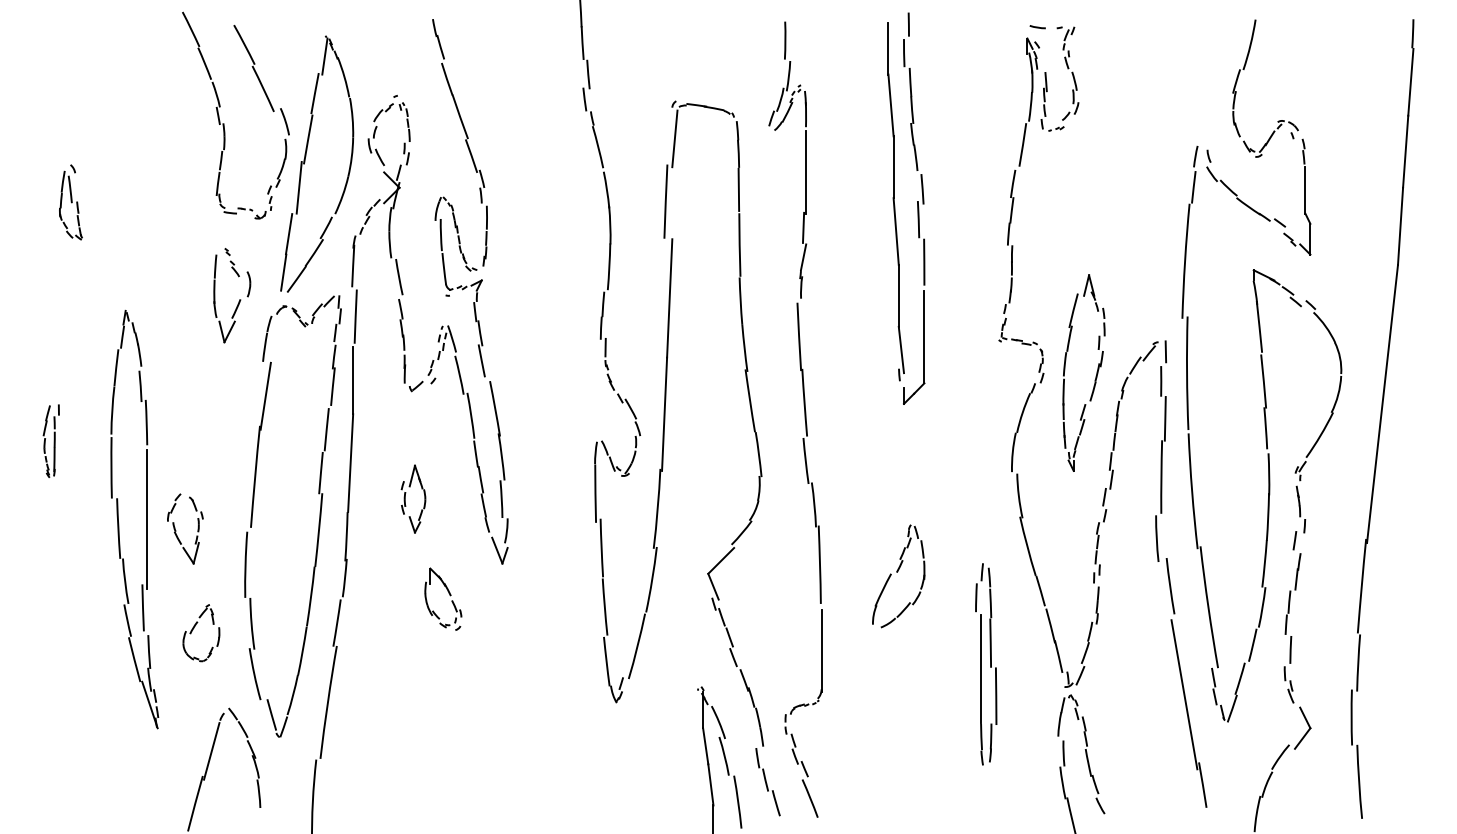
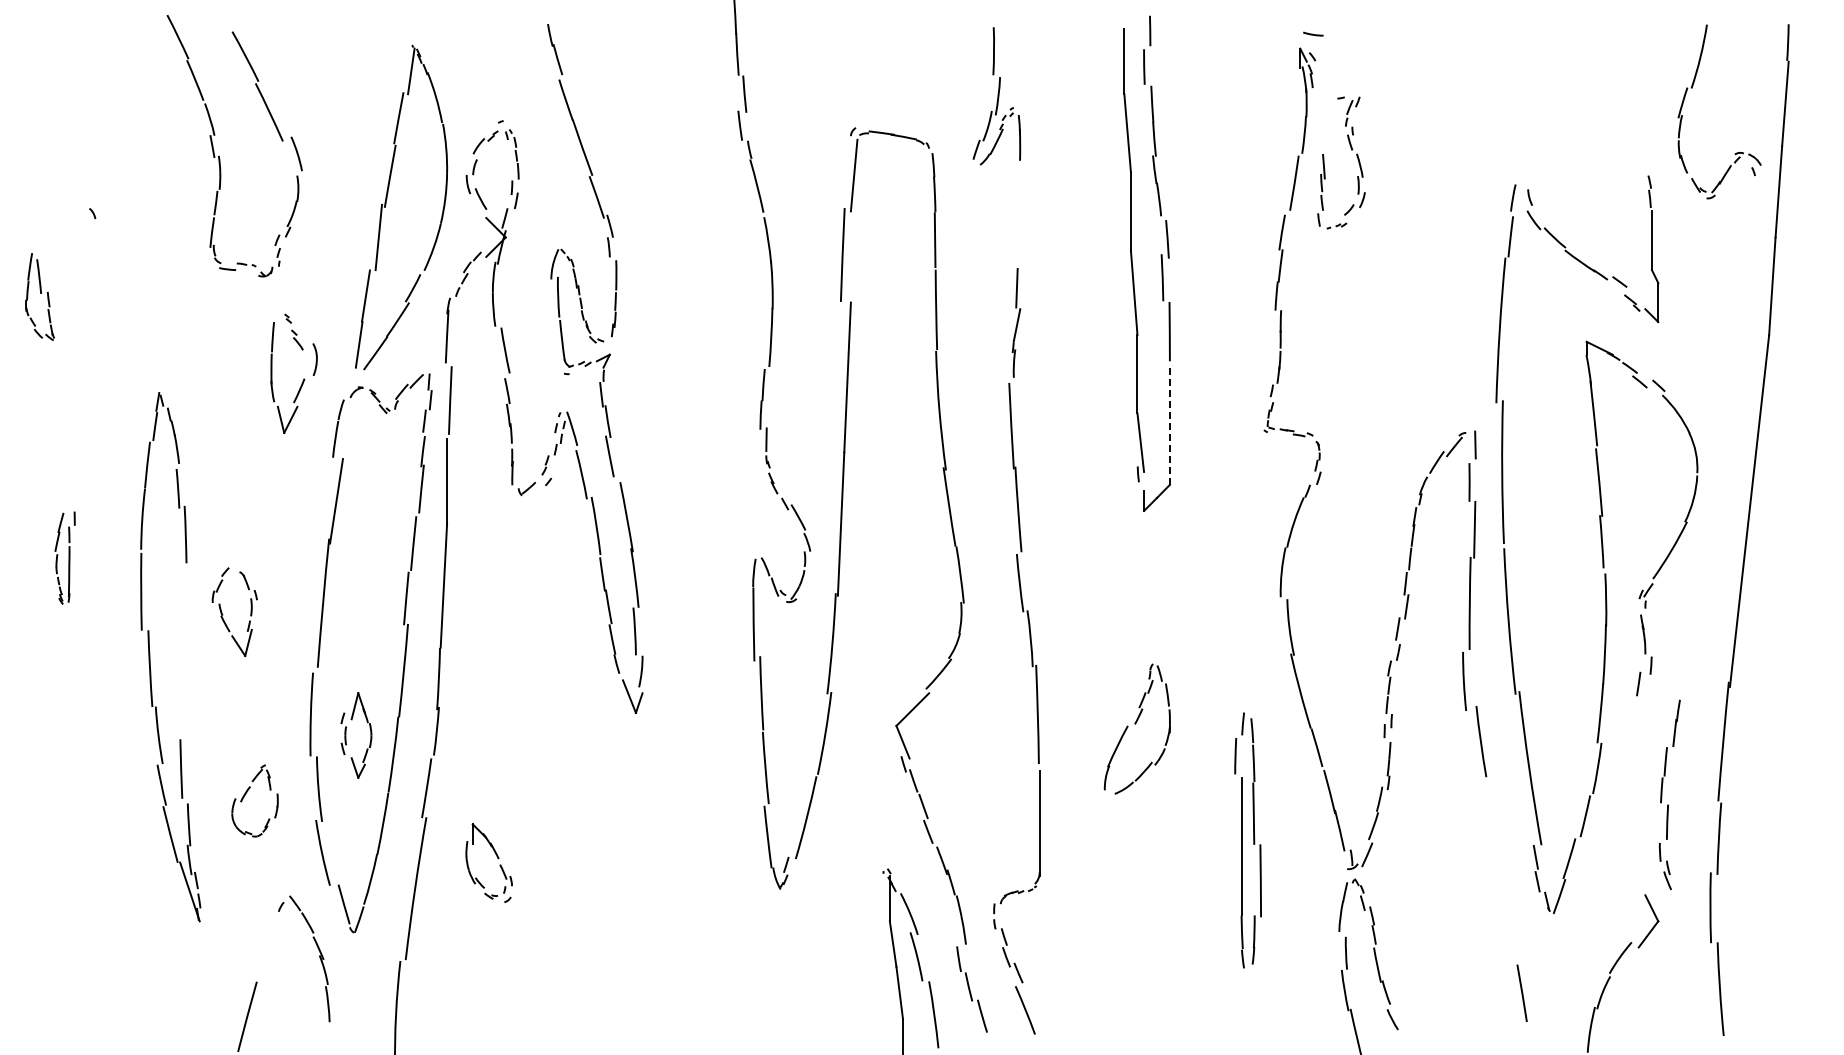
part: (1067, 69) -> (1351, 150), moved
part: (1244, 70) -> (1692, 88), moved
part: (223, 123) -> (219, 155), moved
line: (806, 172) -> (1020, 217), removed
part: (70, 205) -> (39, 296), moved
line: (924, 337) -> (1169, 426), solid -> dashed
part: (1095, 376) -> (1386, 476), removed
part: (405, 499) -> (346, 735), moved
line: (147, 519) -> (186, 657), removed
part: (176, 530) -> (223, 614), moved
part: (449, 595) -> (497, 858), moved
part: (1286, 628) -> (1662, 794), moved
line: (1184, 694) -> (1498, 878), removed
line: (211, 751) -> (267, 950), removed

